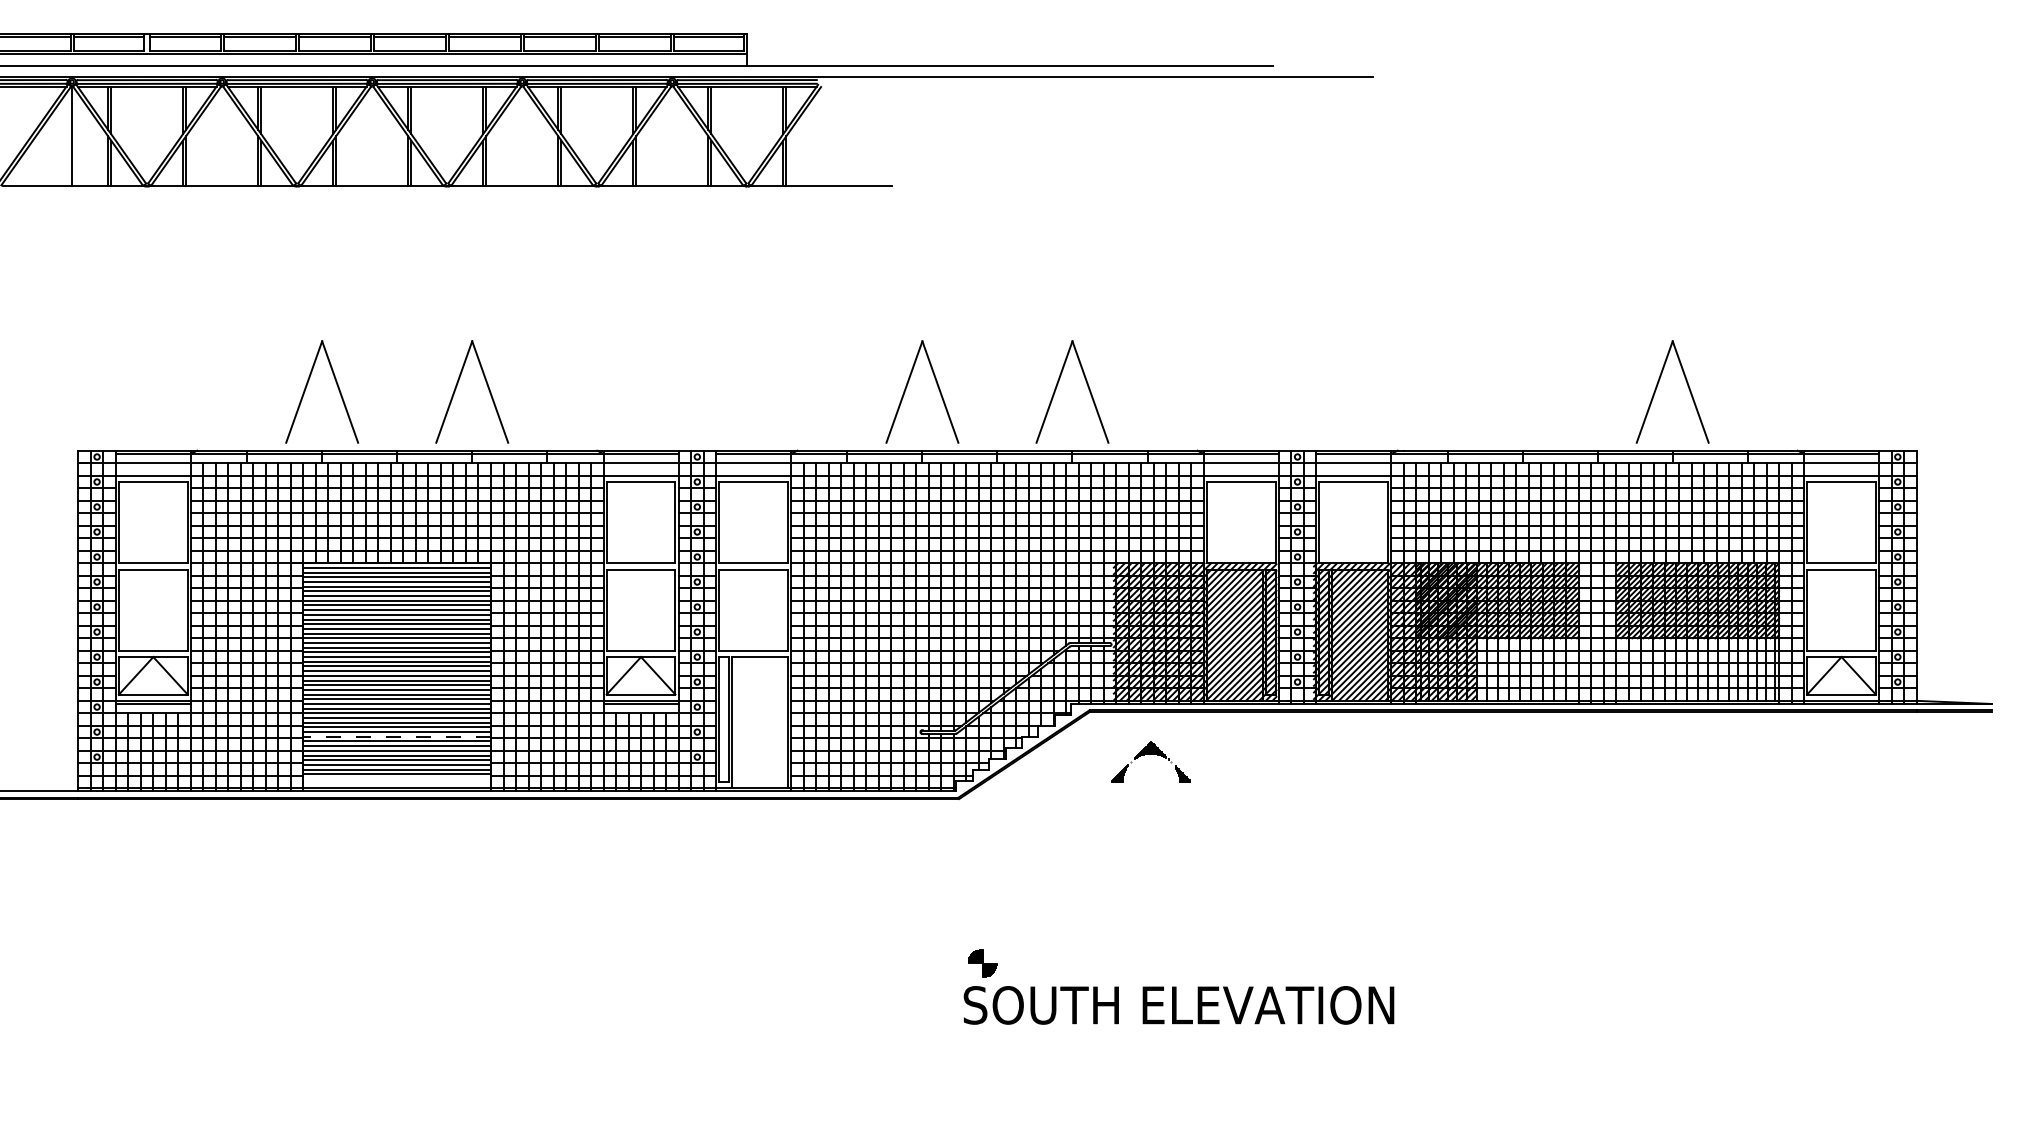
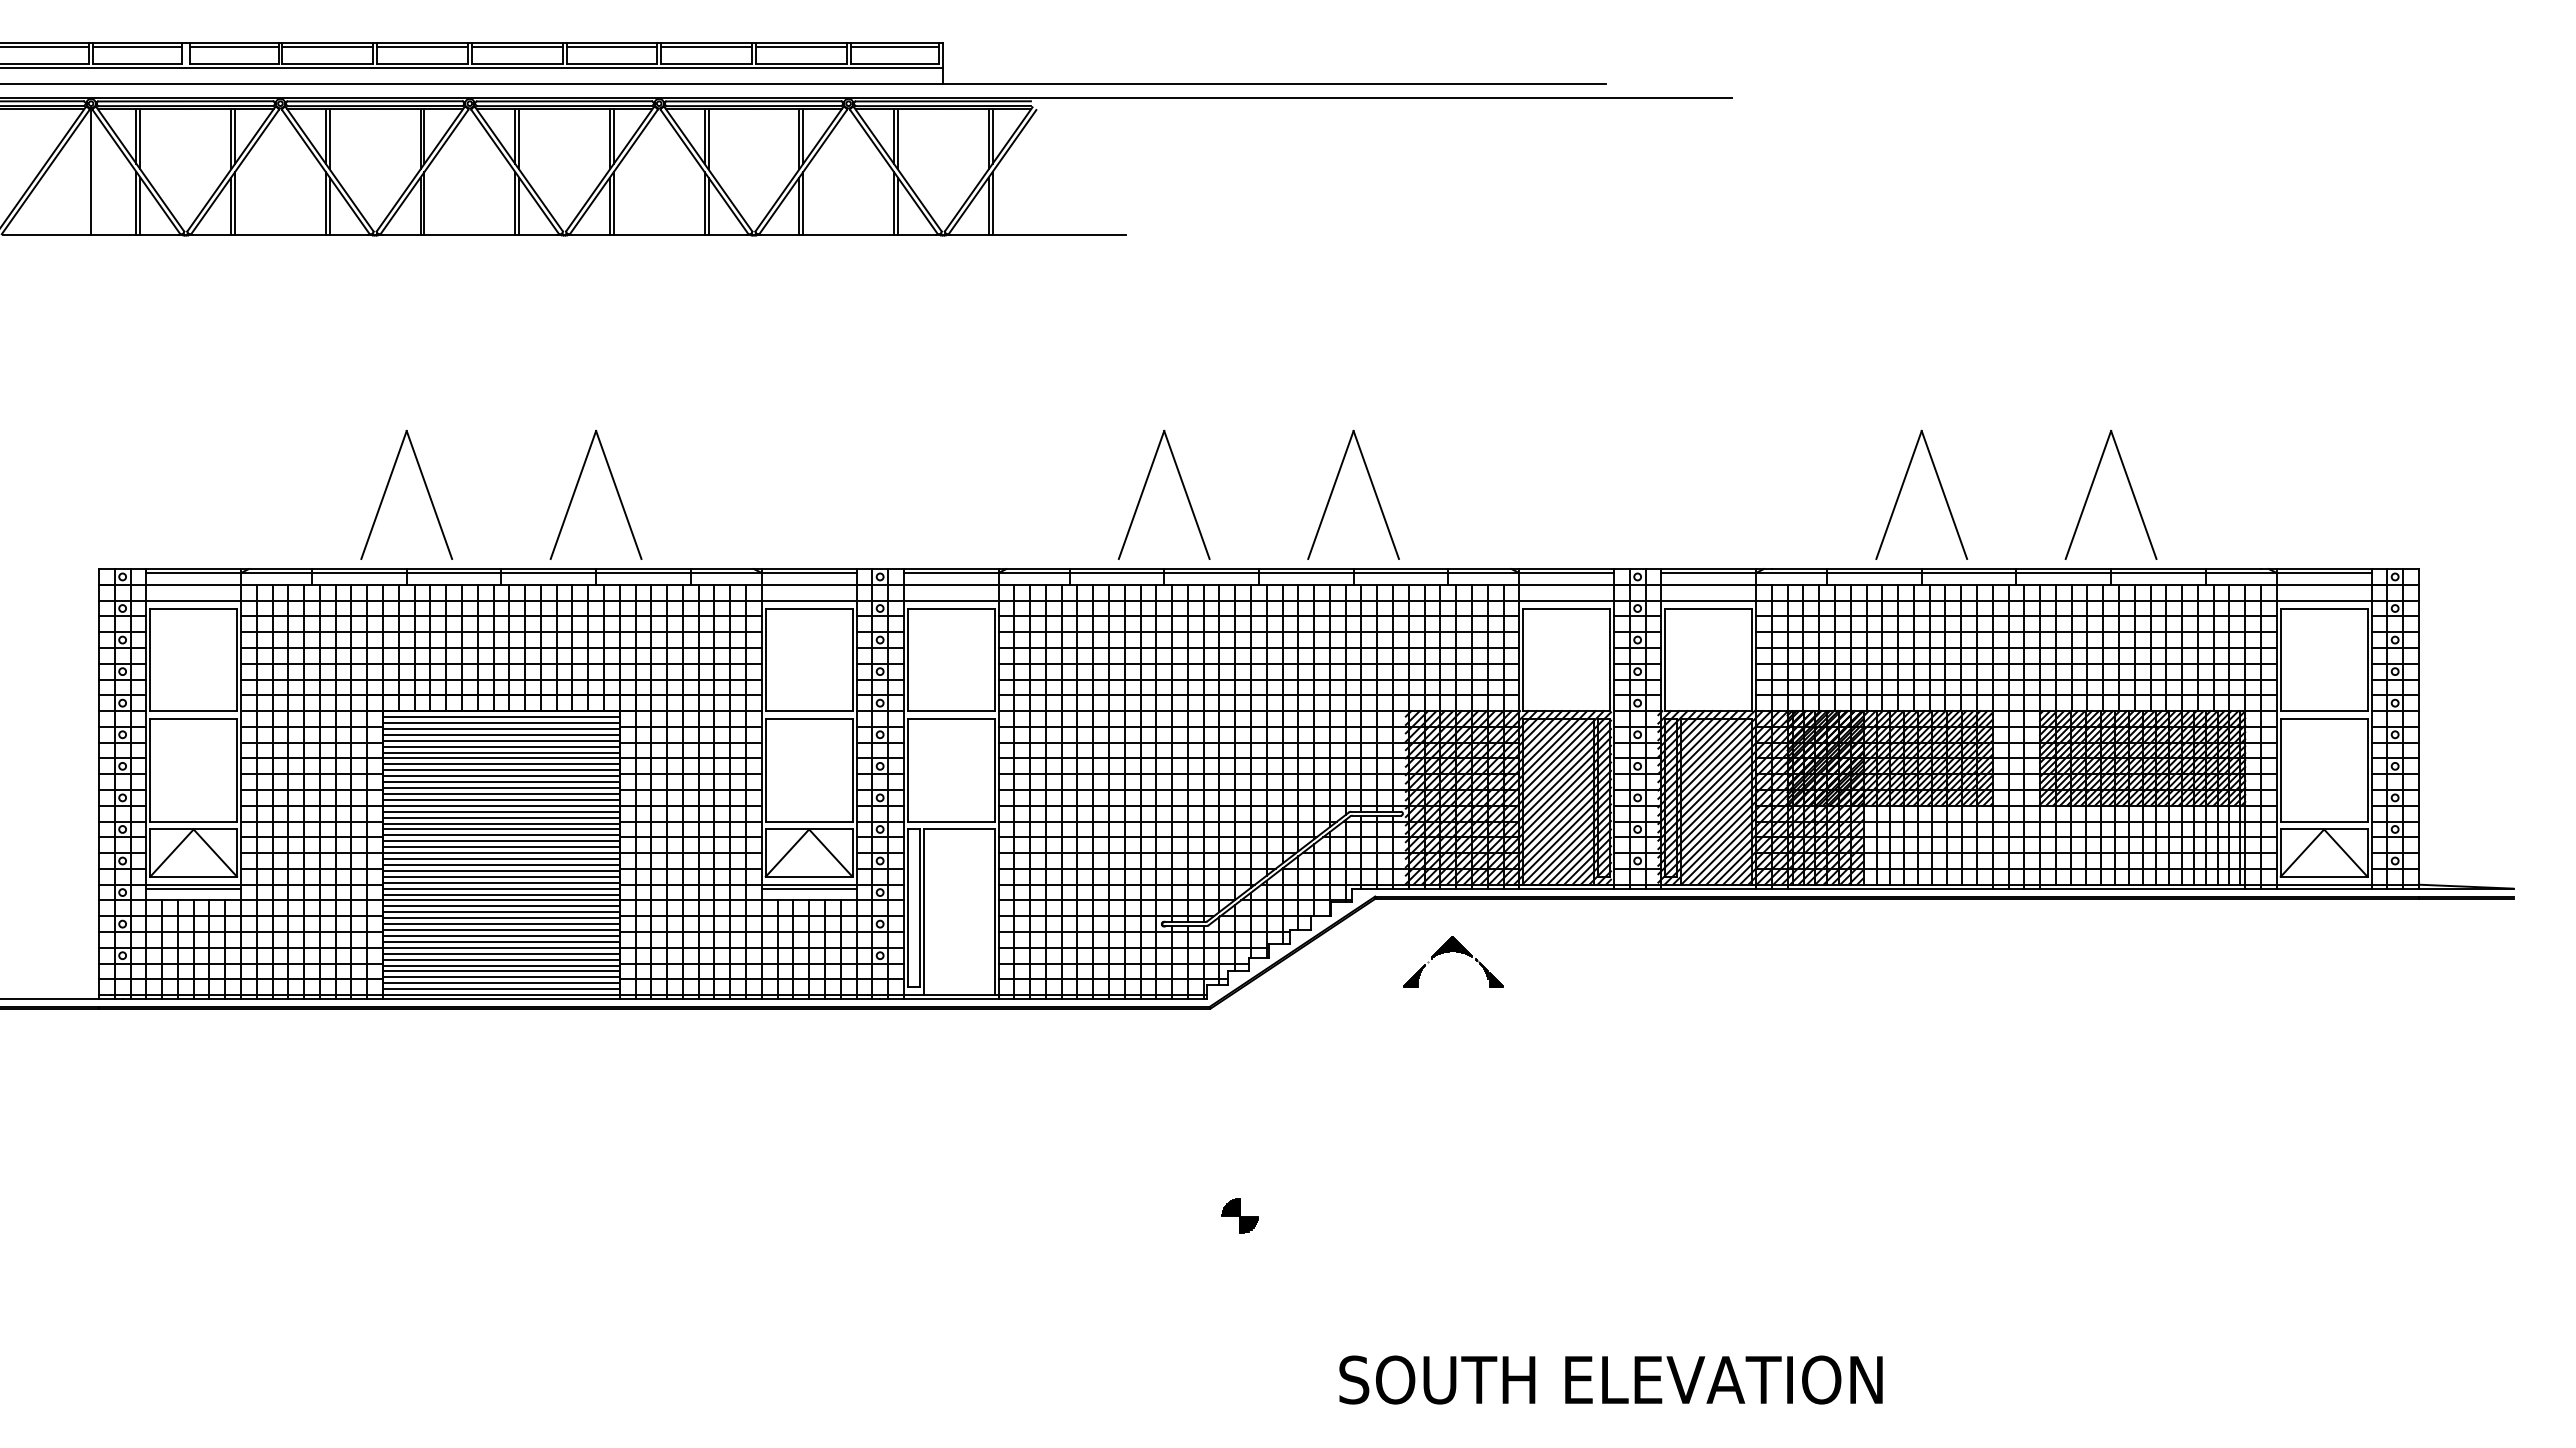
part: (1507, 386) -> (1902, 488), added
line: (396, 737) -> (500, 930), dashed -> solid
line: (397, 779) -> (501, 983), added
line: (397, 783) -> (501, 989), added
text: (1178, 1004) -> (1610, 1379), moved

